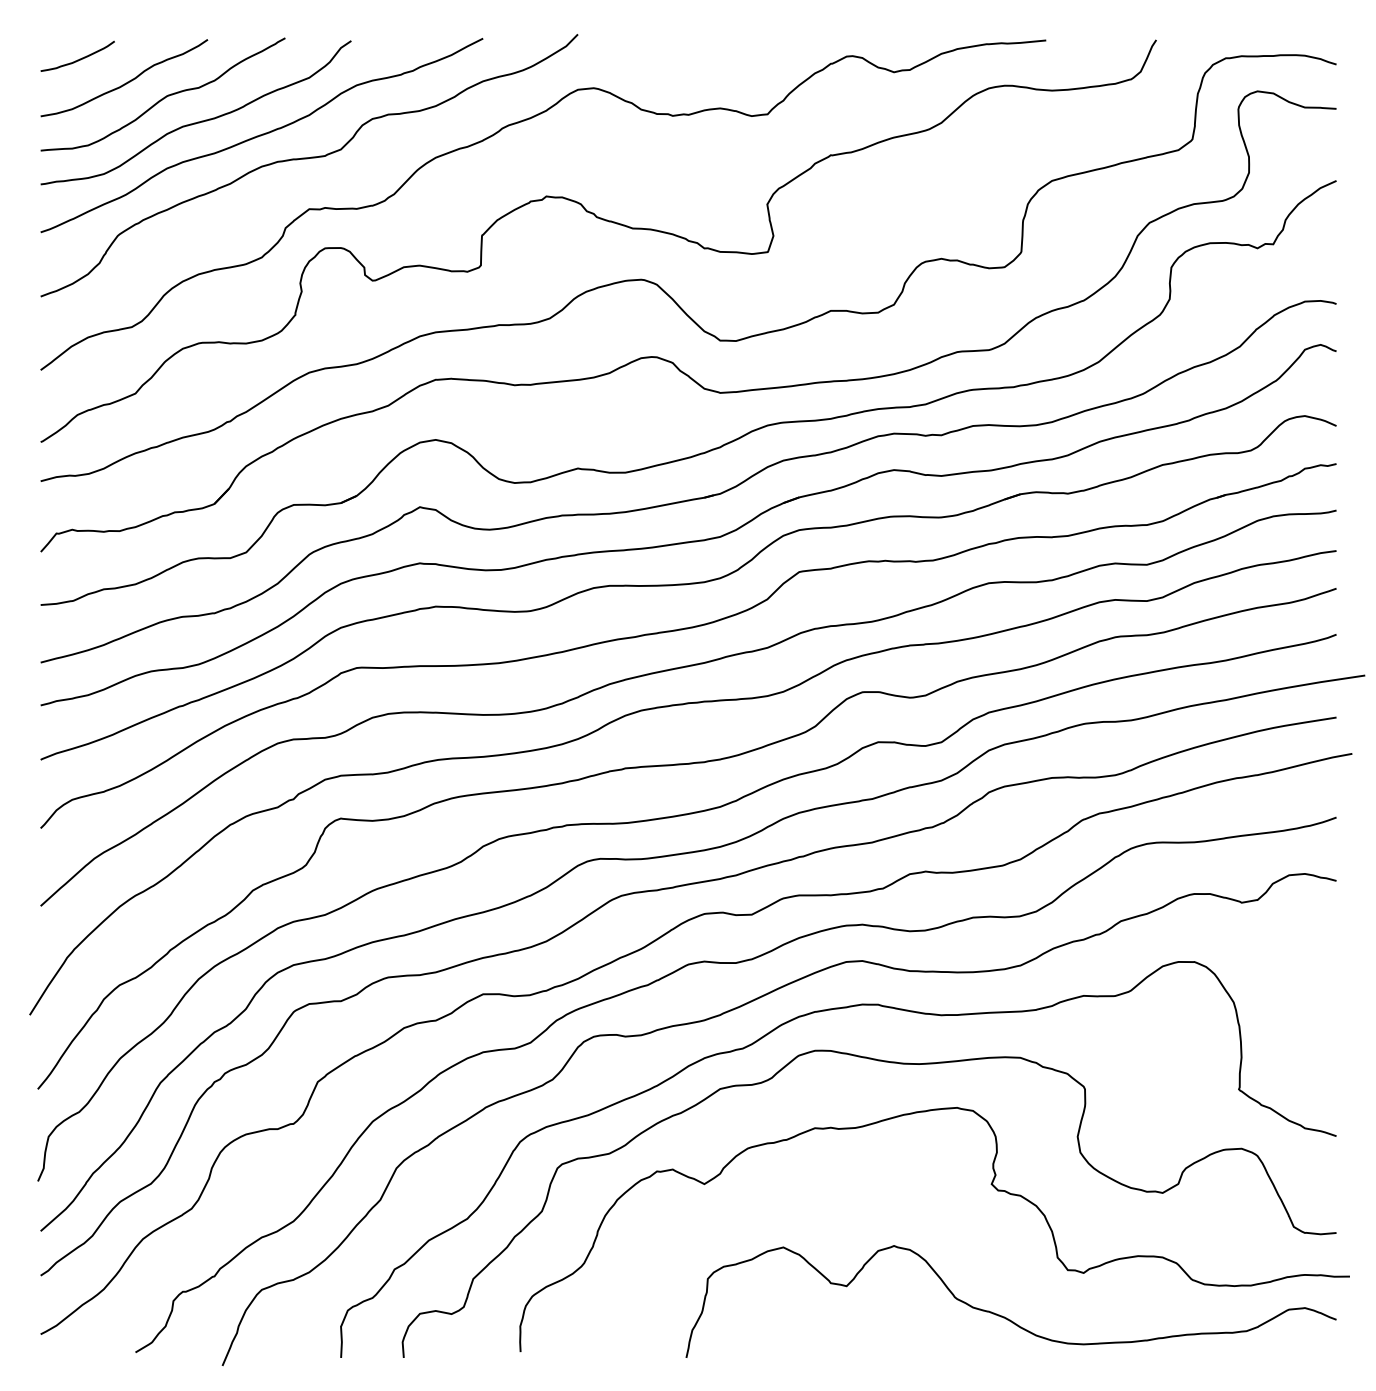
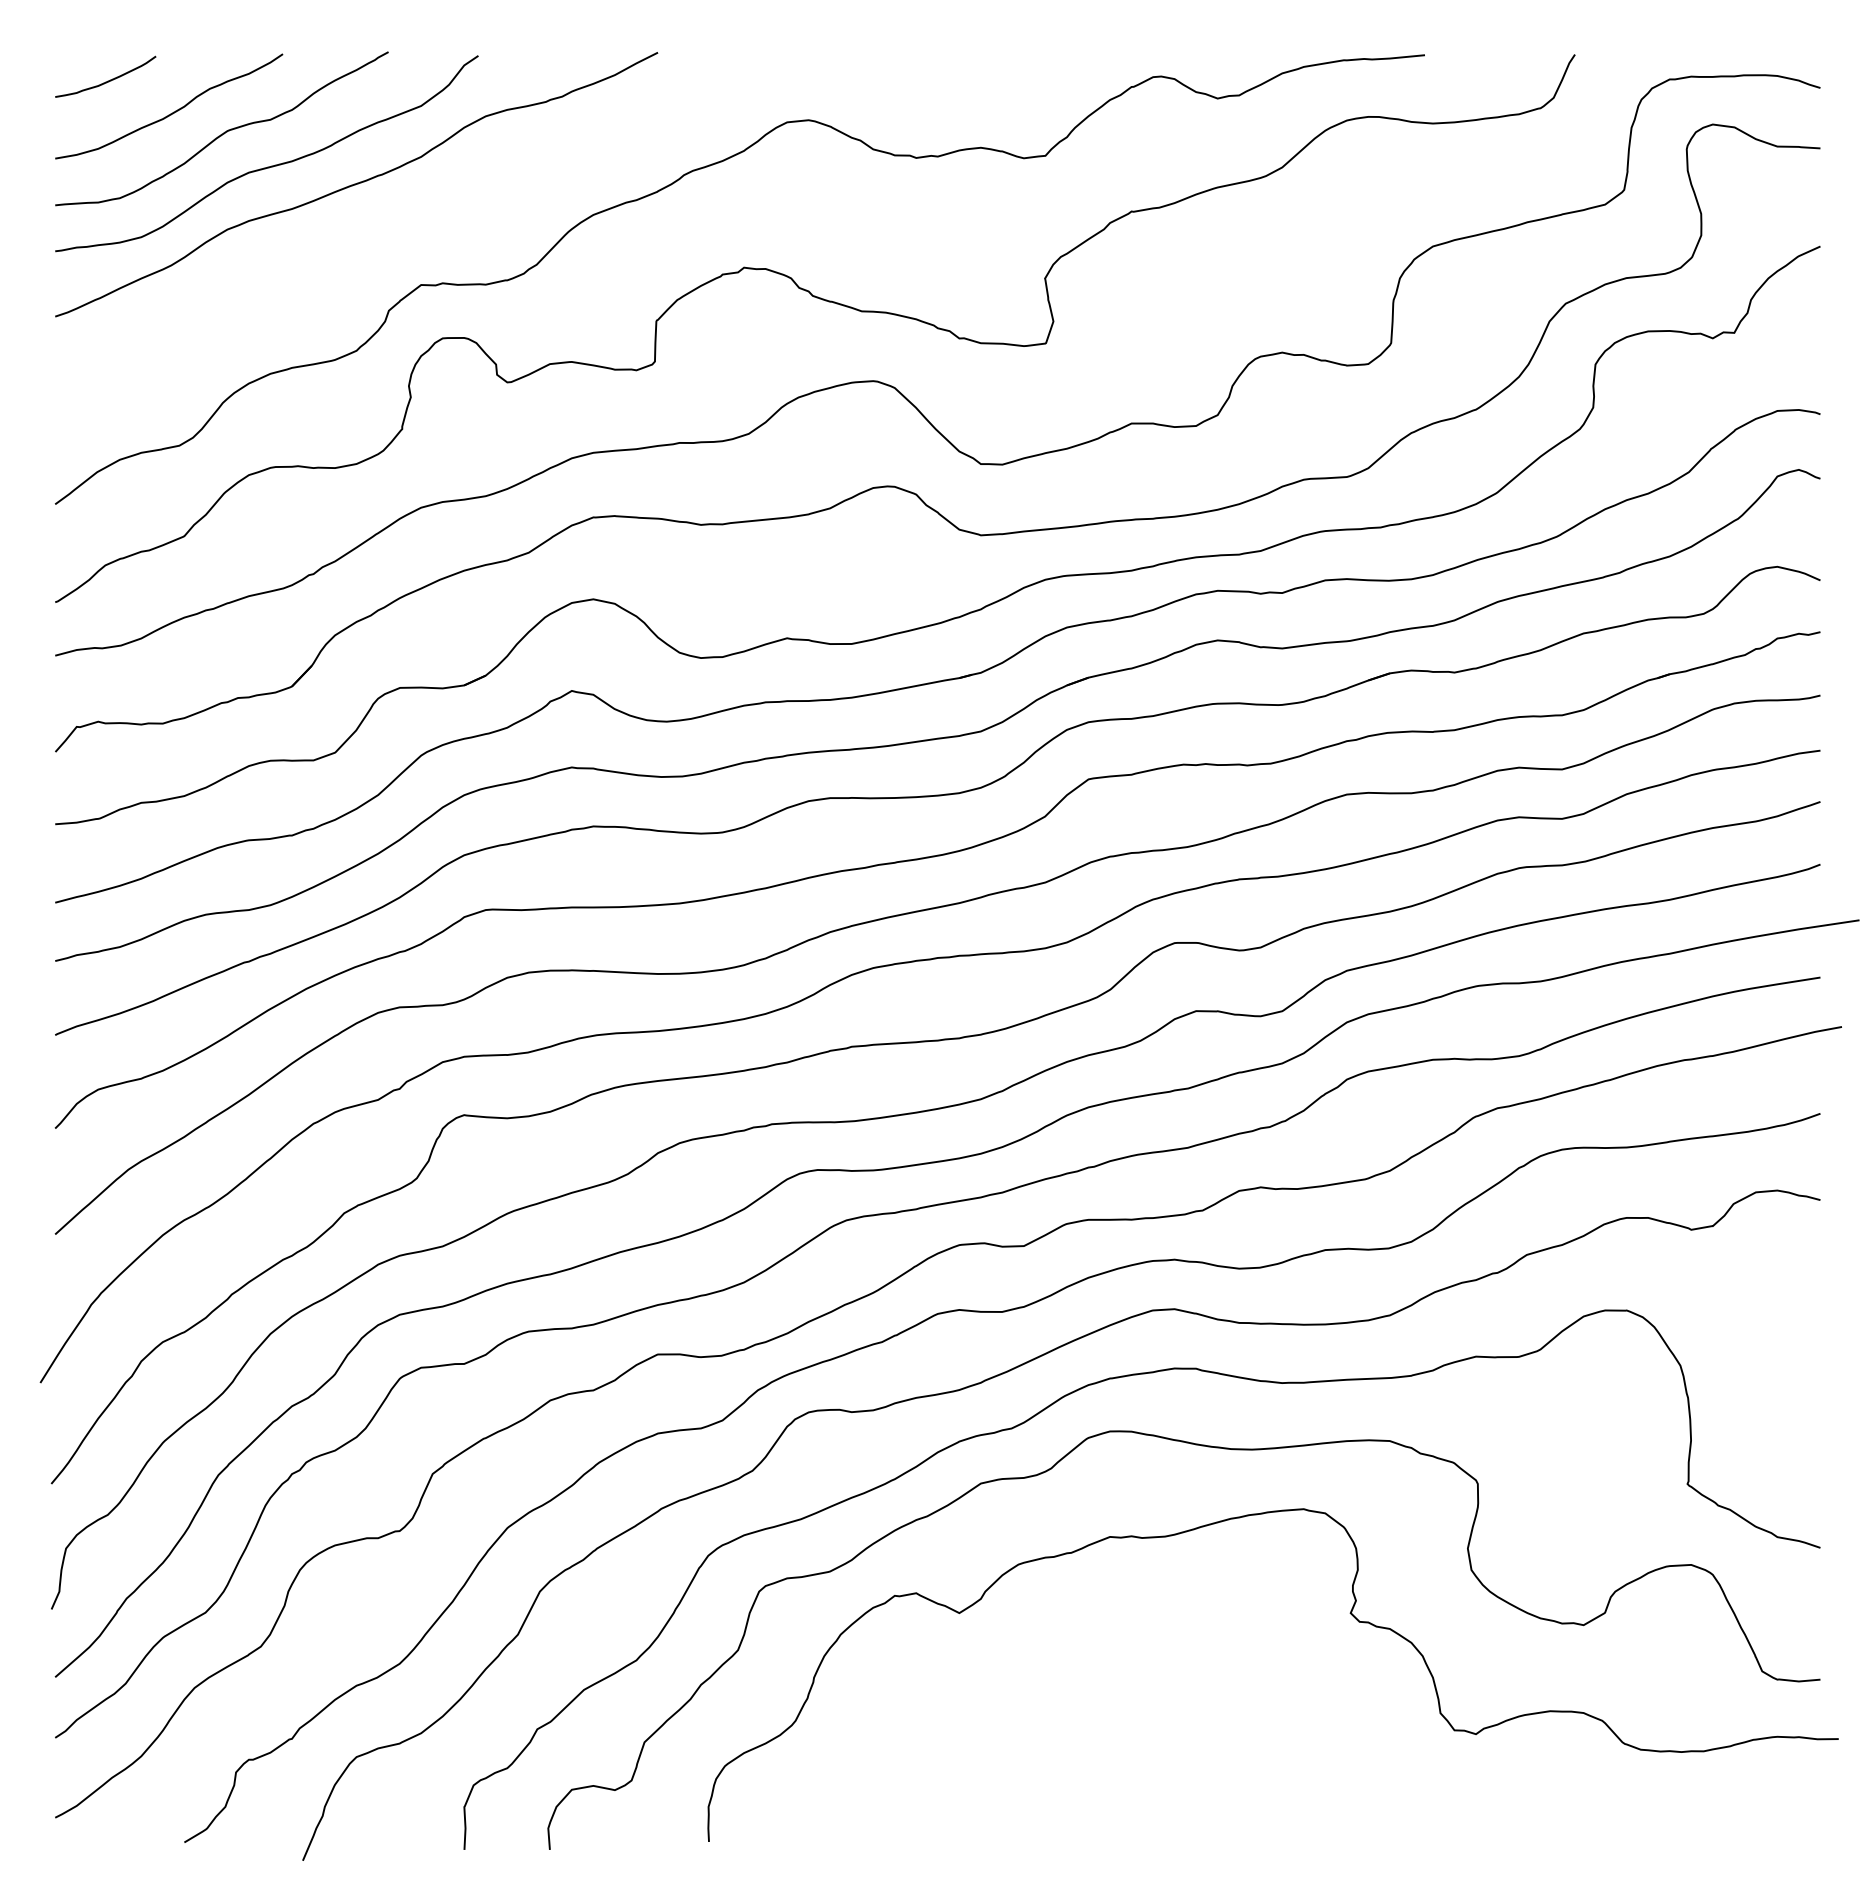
curve: (309, 158) -> (421, 216), removed
curve: (1004, 1316) -> (1367, 1793), removed

